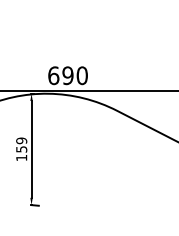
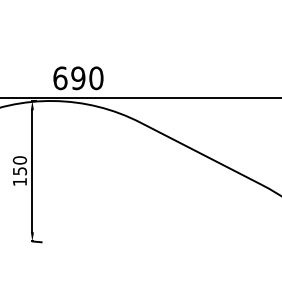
text: (22, 140) -> (20, 160), 159 -> 150

